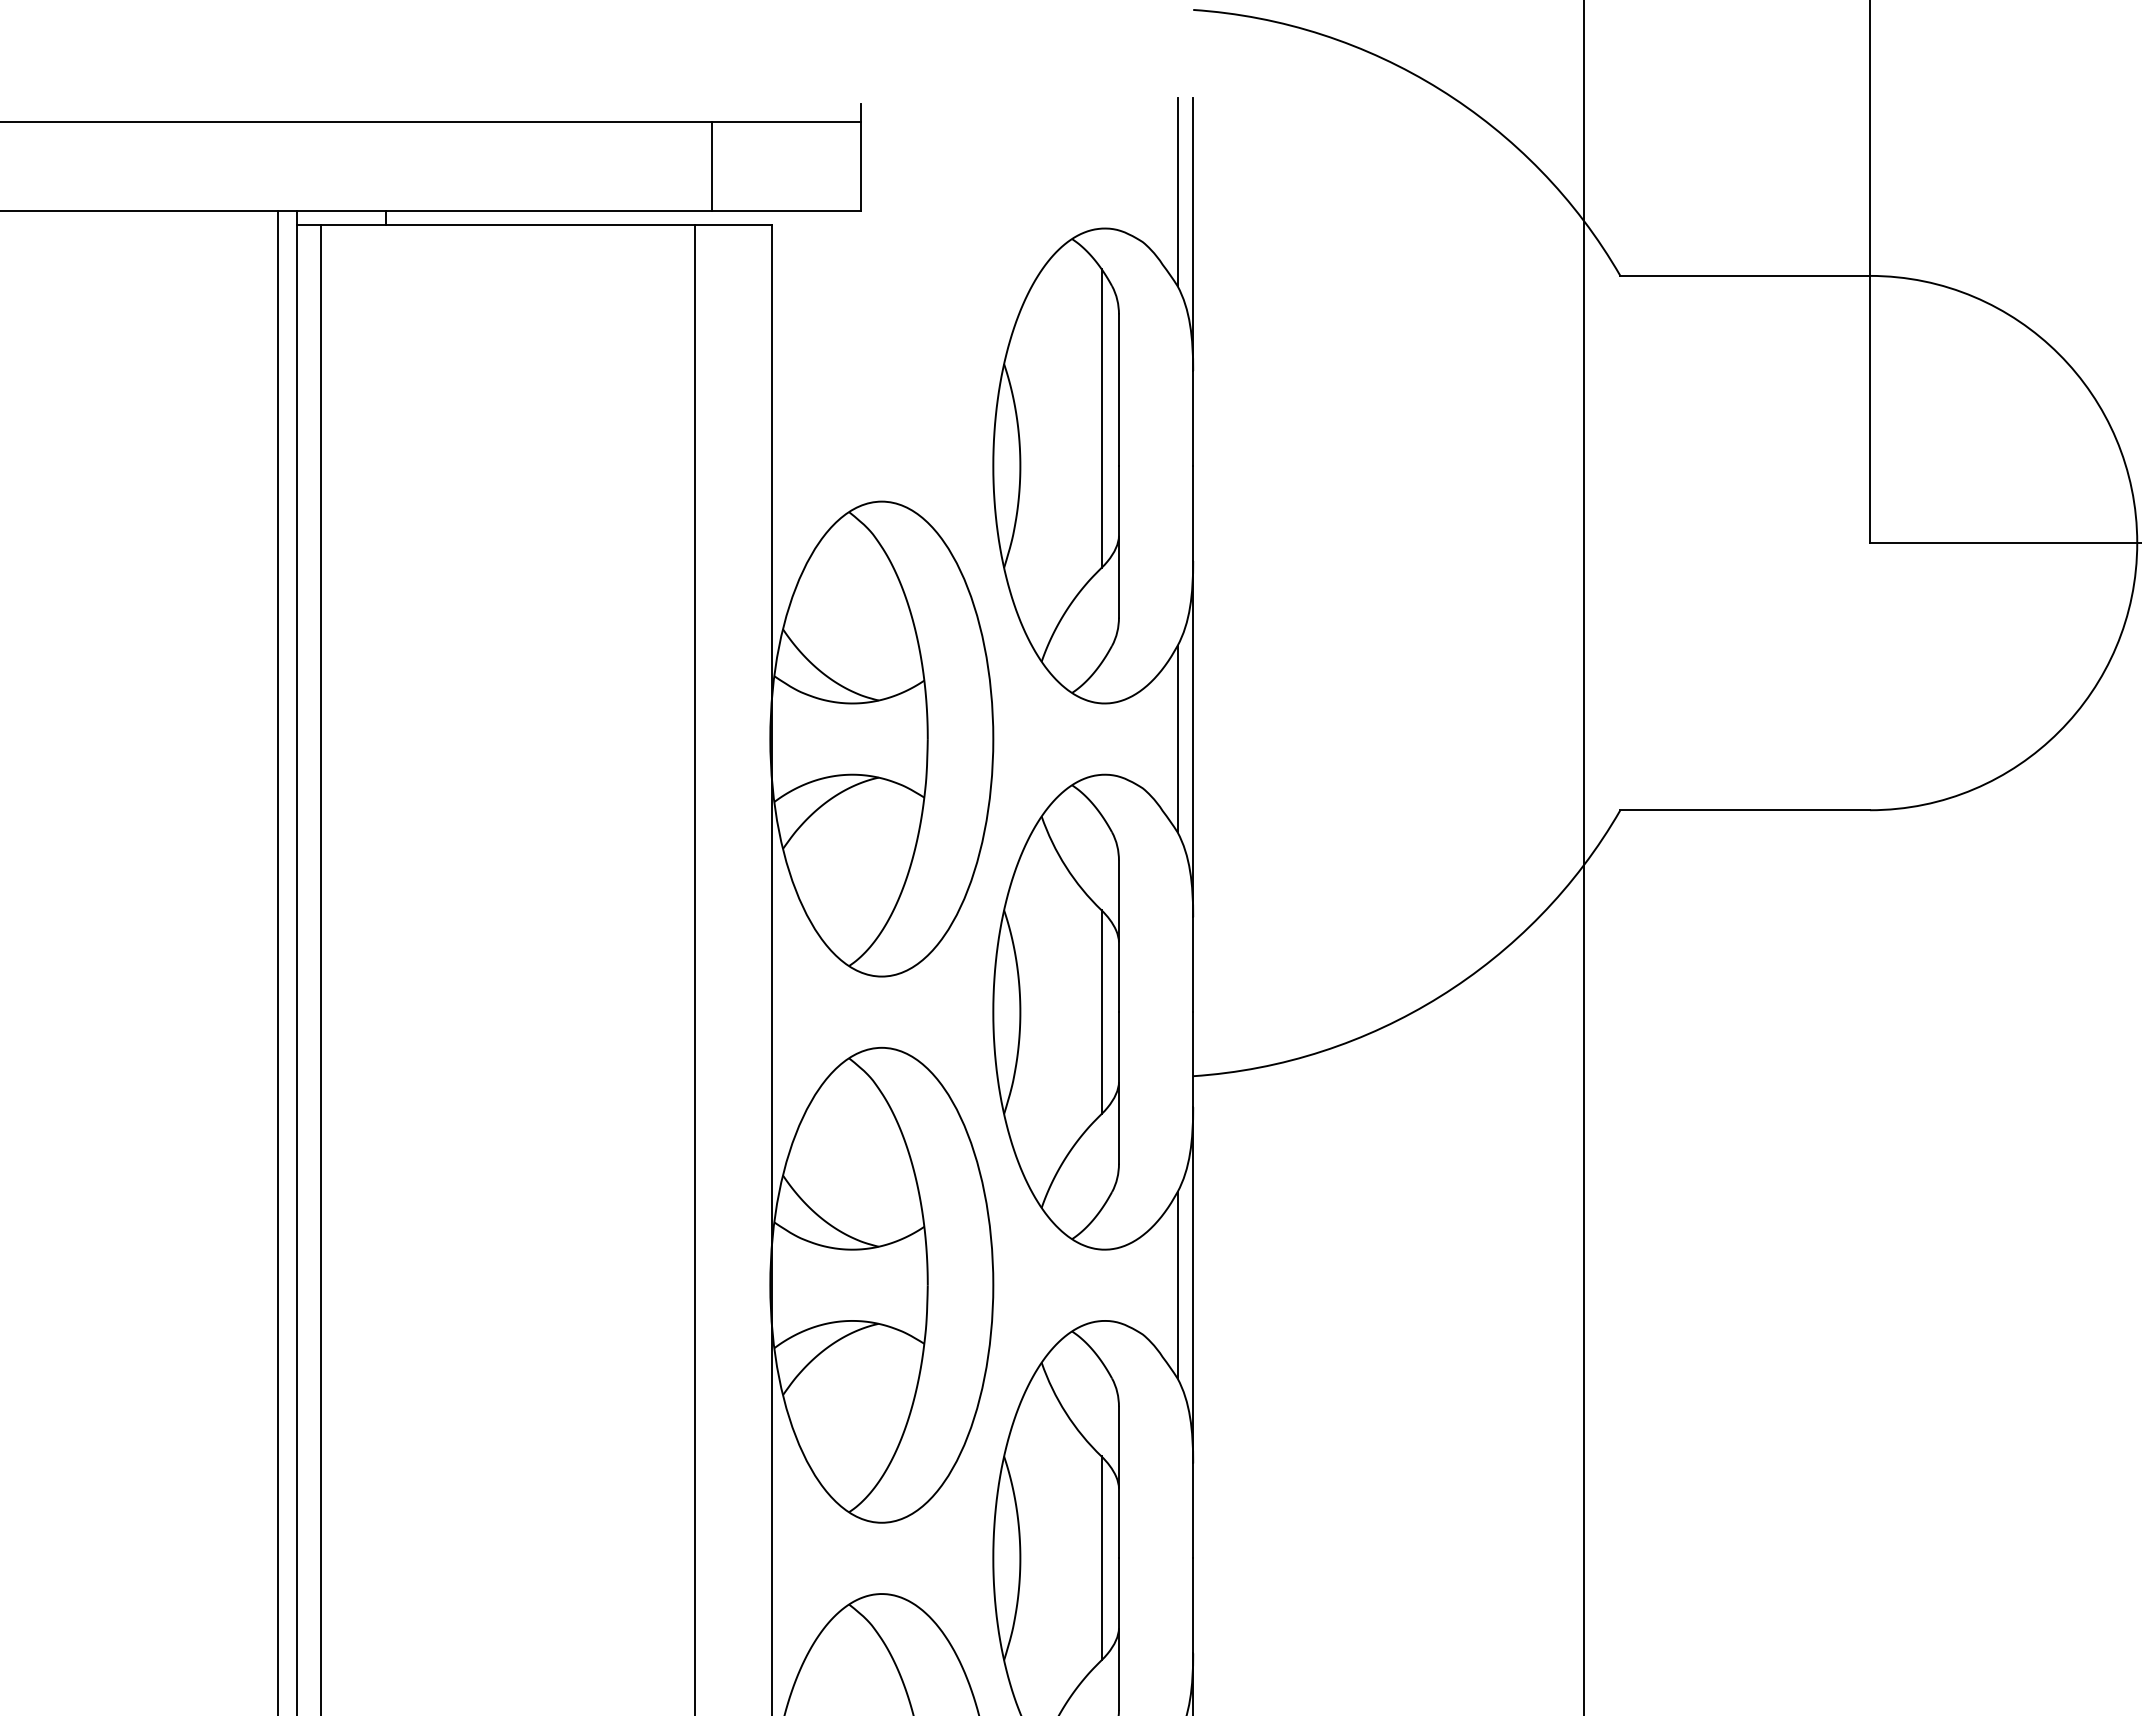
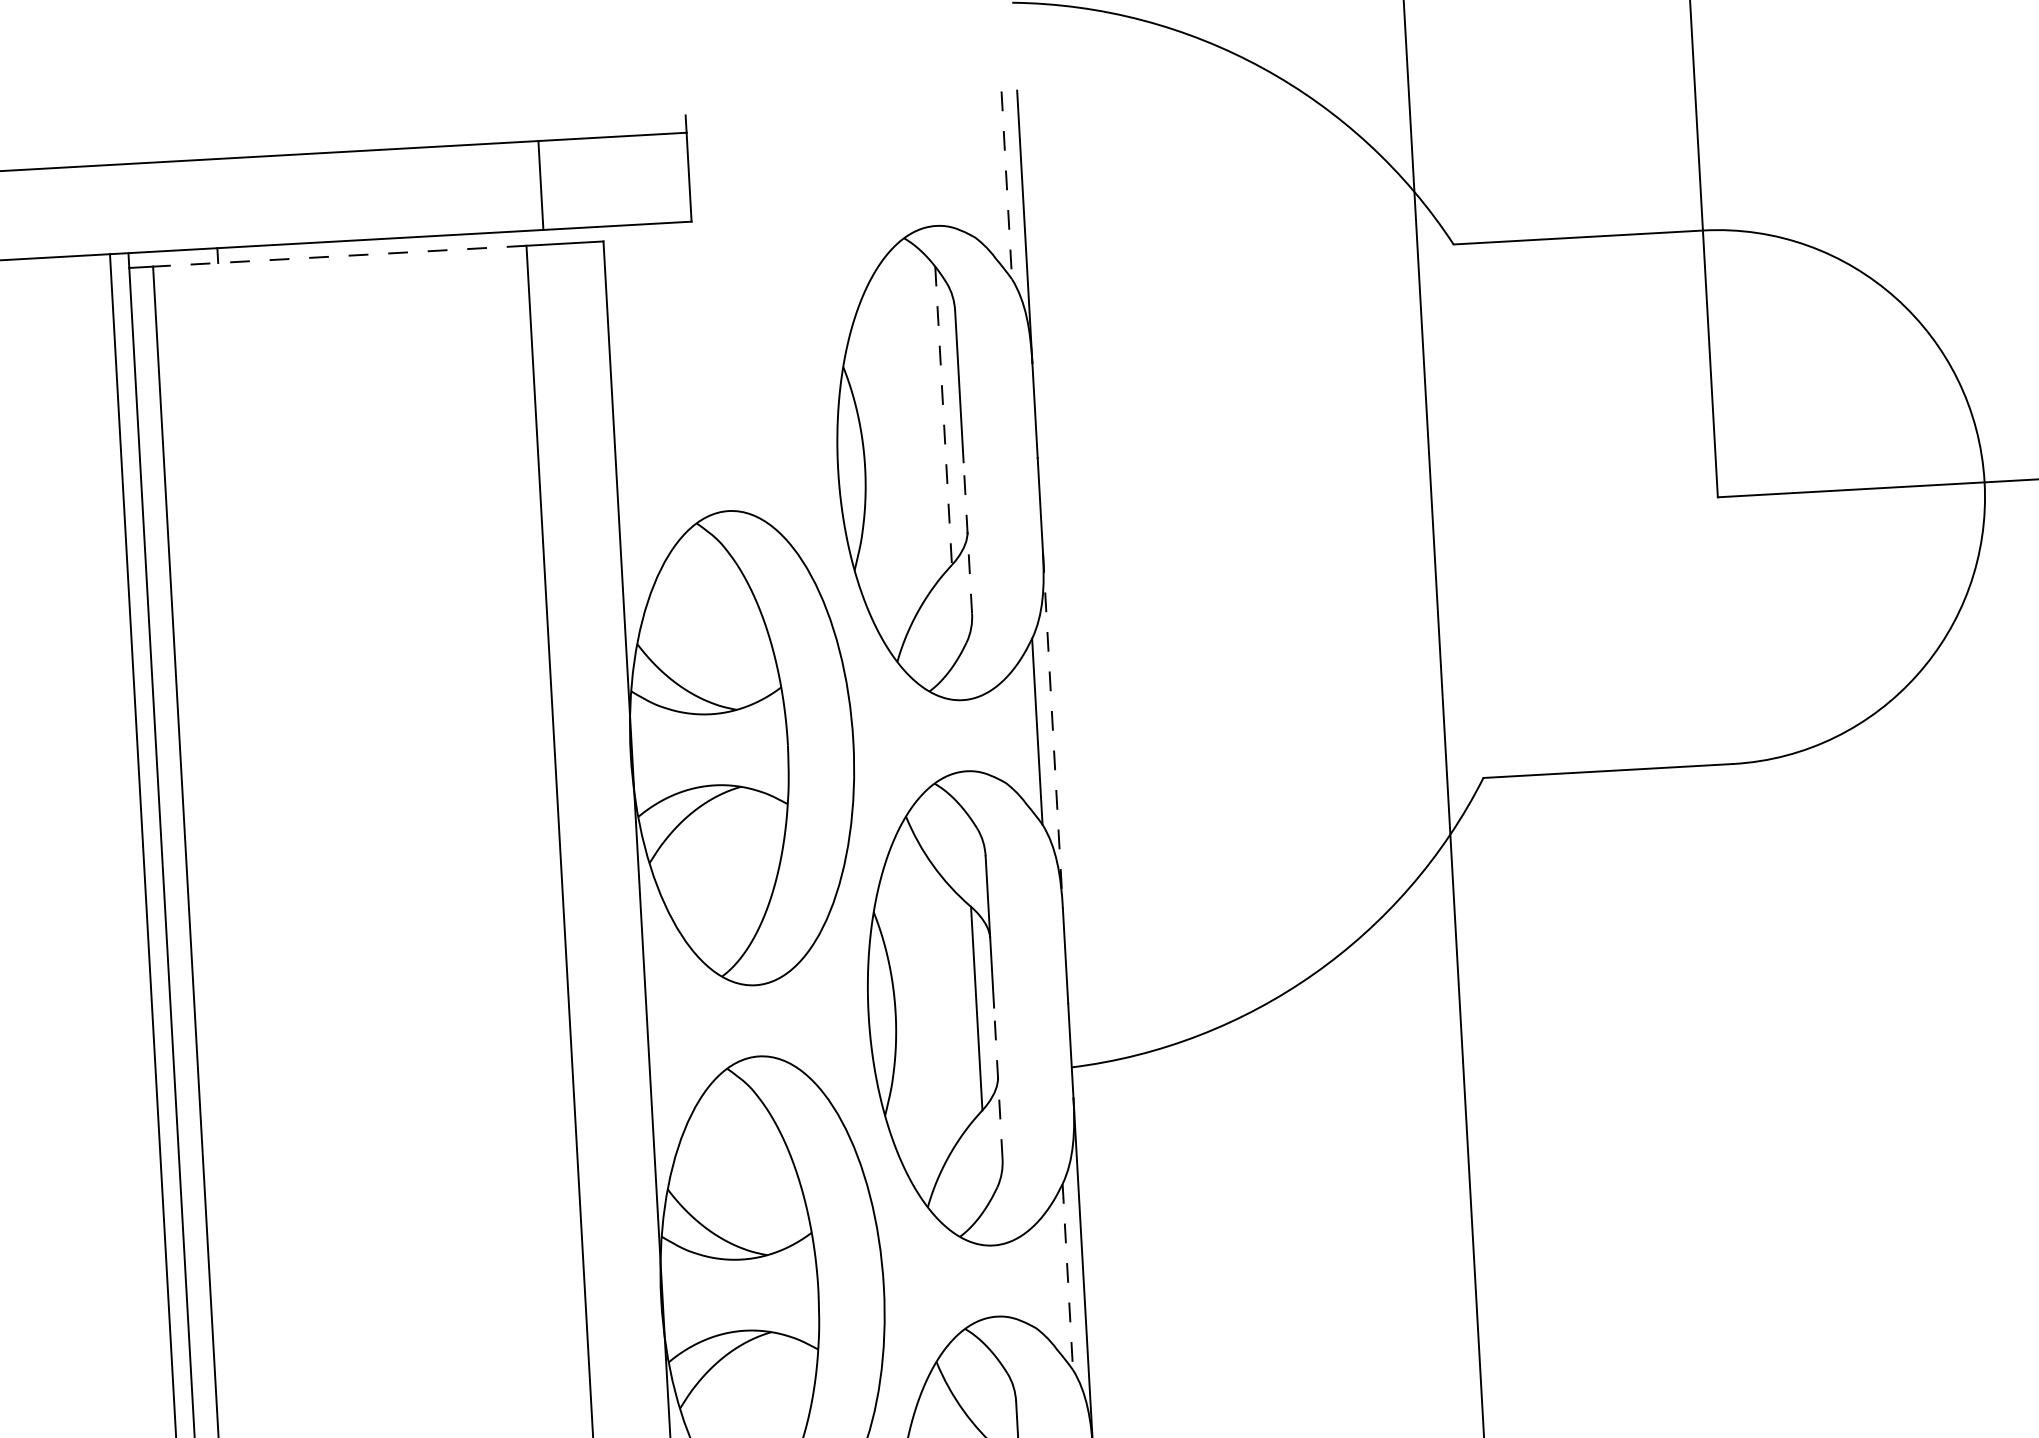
line: (1177, 192) -> (1006, 185), solid -> dashed
line: (507, 225) -> (339, 256), solid -> dashed
line: (1101, 419) -> (943, 416), solid -> dashed
line: (1118, 541) -> (967, 537), solid -> dashed
line: (1193, 739) -> (1053, 731), solid -> dashed
line: (1118, 1087) -> (997, 1082), solid -> dashed
line: (1177, 1285) -> (1067, 1277), solid -> dashed

